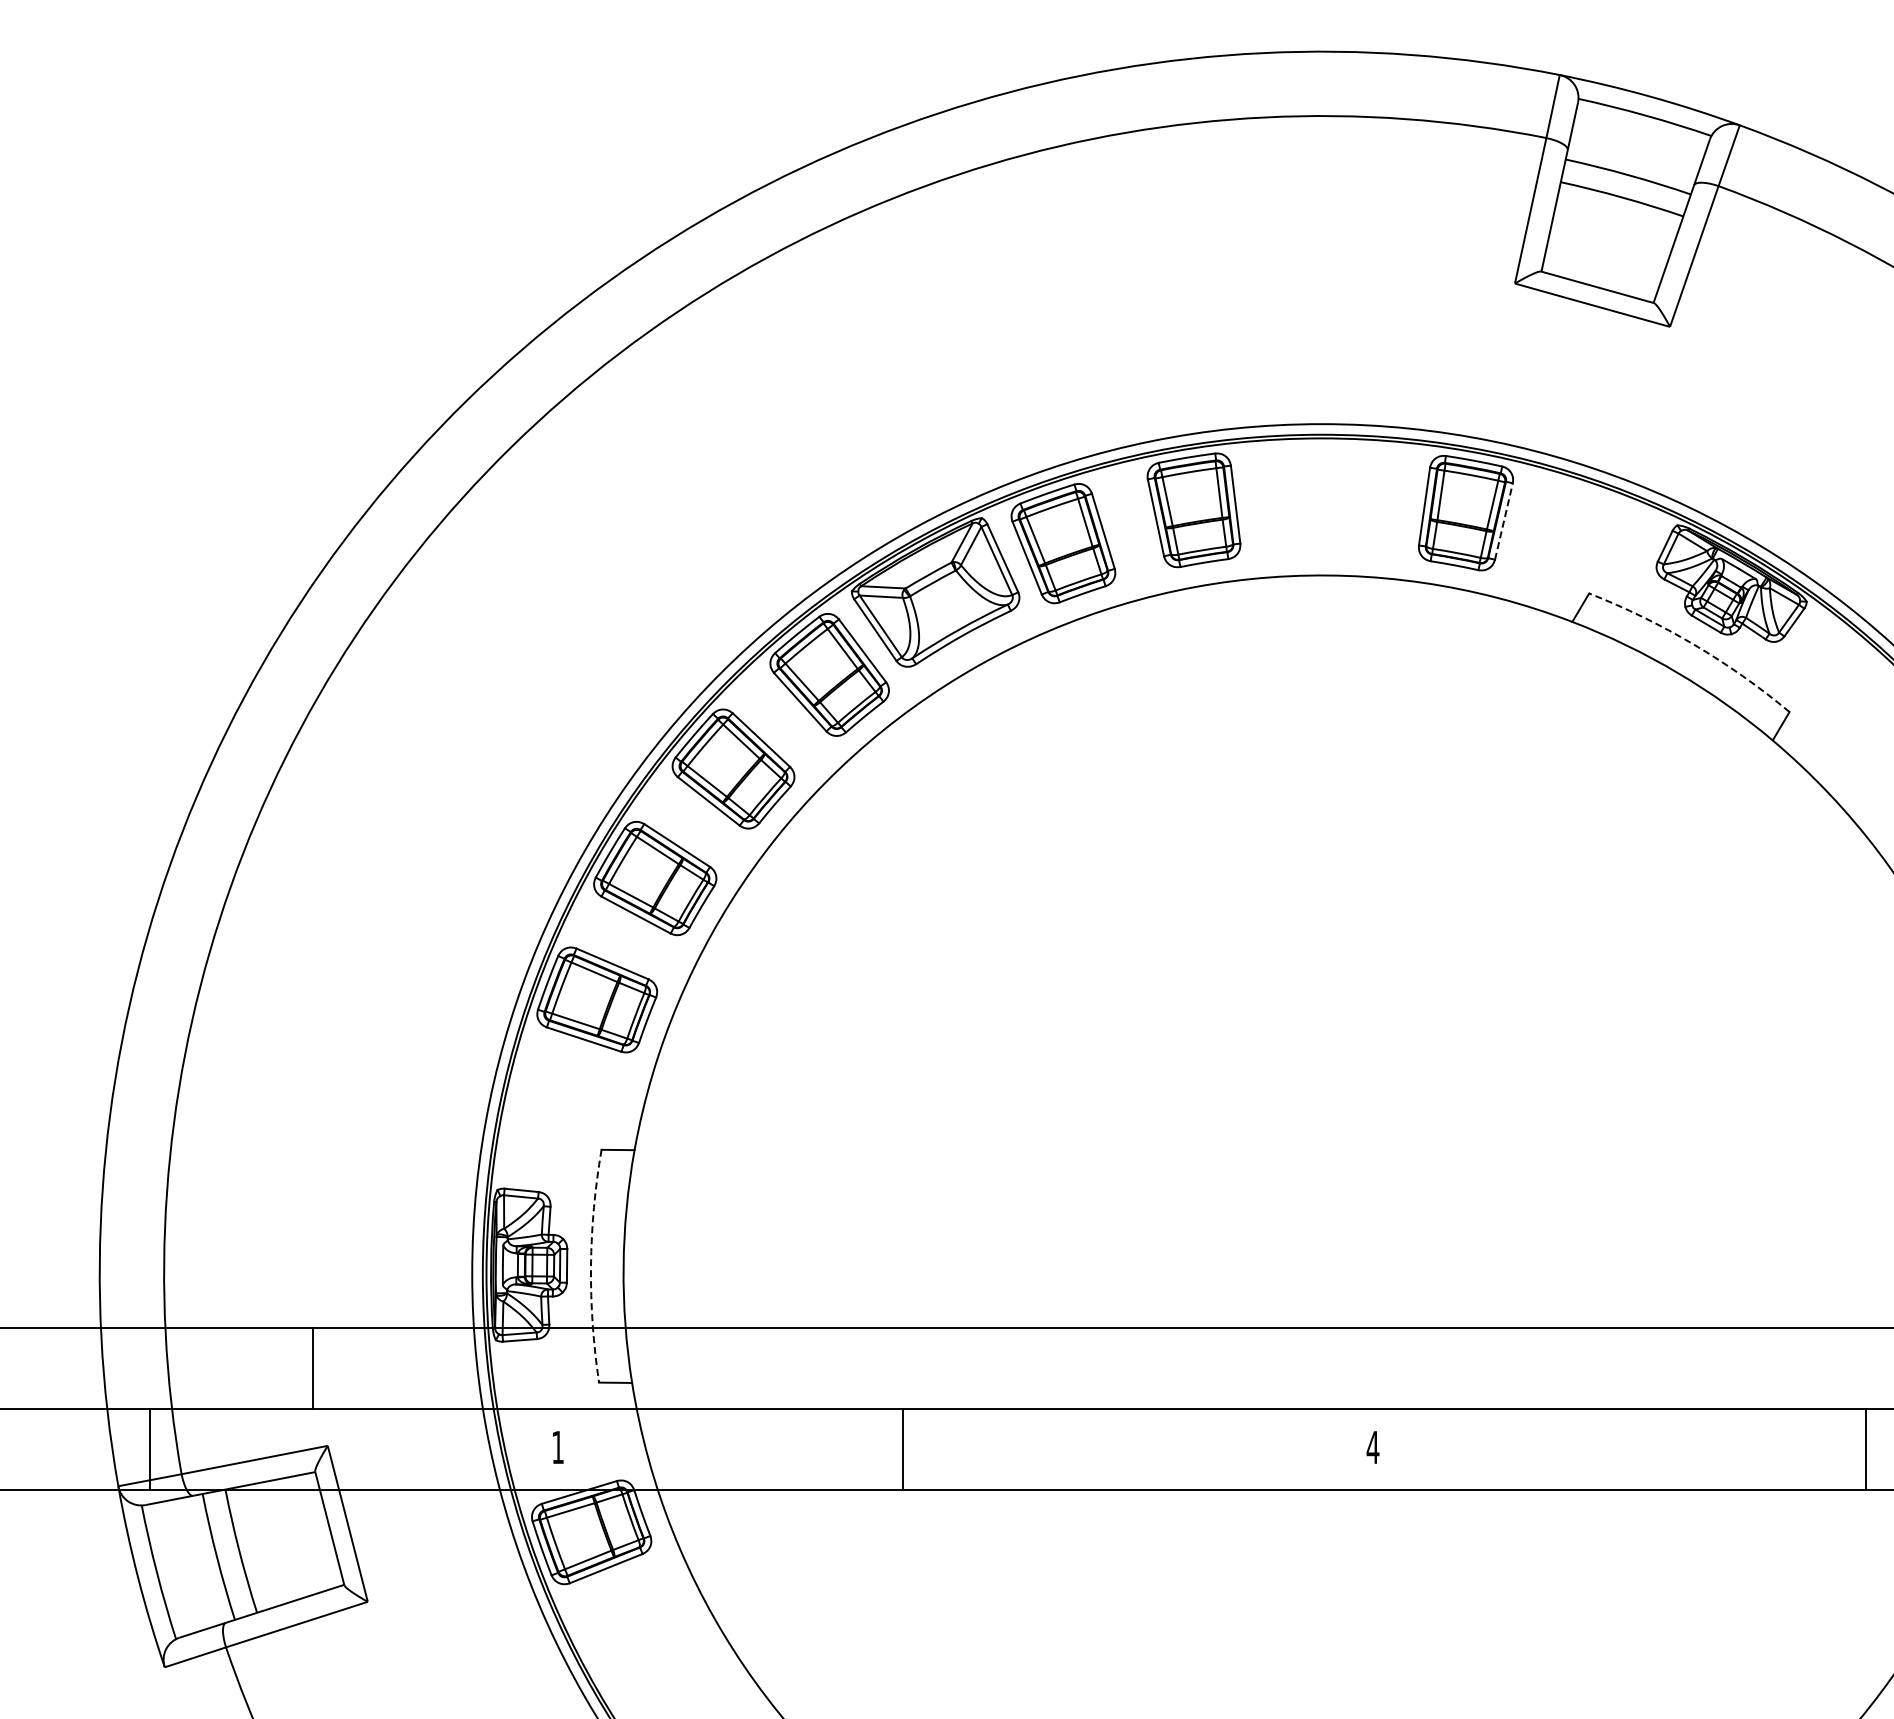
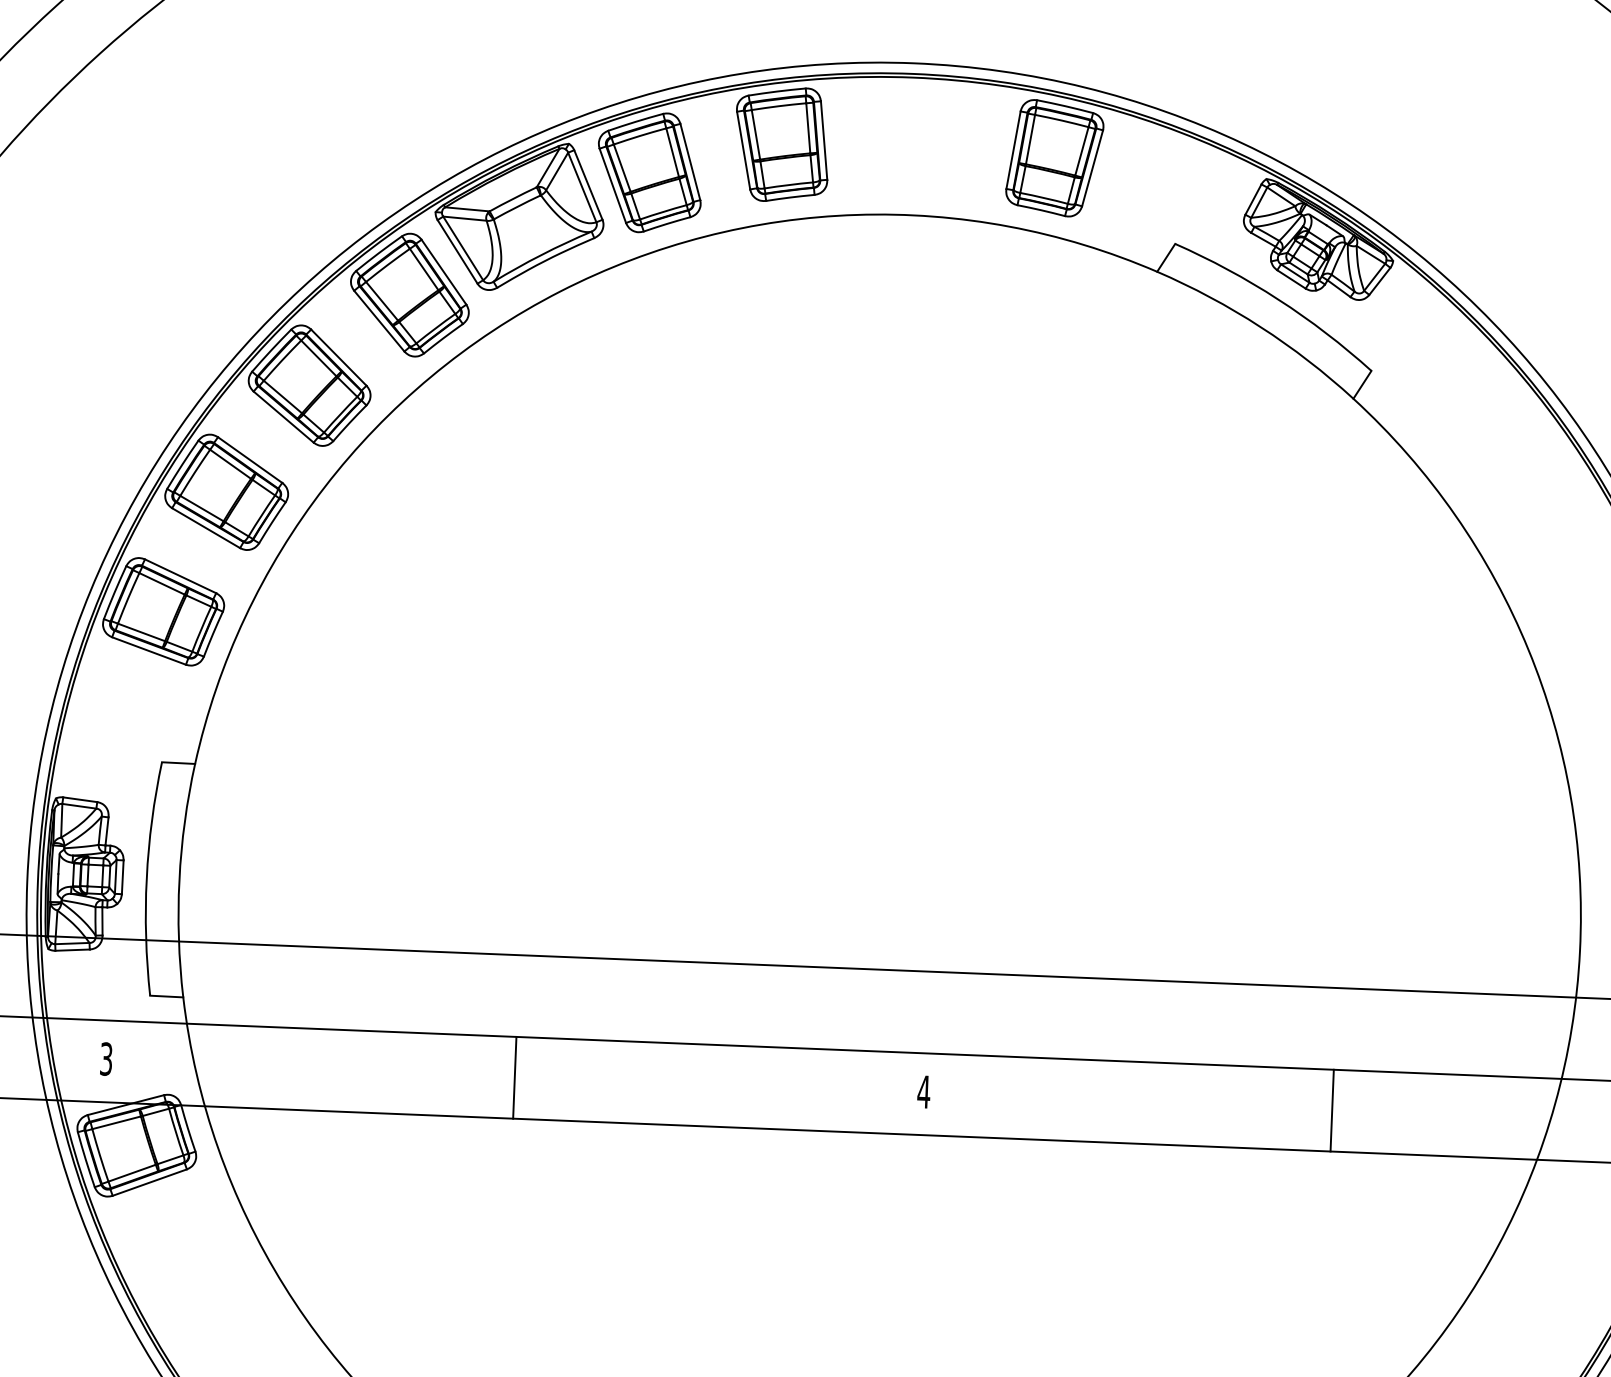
line: (1504, 521) -> (1093, 168), dashed -> solid
arc: (1694, 644) -> (1278, 299), dashed -> solid
arc: (591, 1266) -> (147, 878), dashed -> solid
text: (557, 1447) -> (105, 1059), 1 -> 3
line: (903, 1449) -> (515, 1077), moved
line: (1866, 1449) -> (1332, 1110), moved

